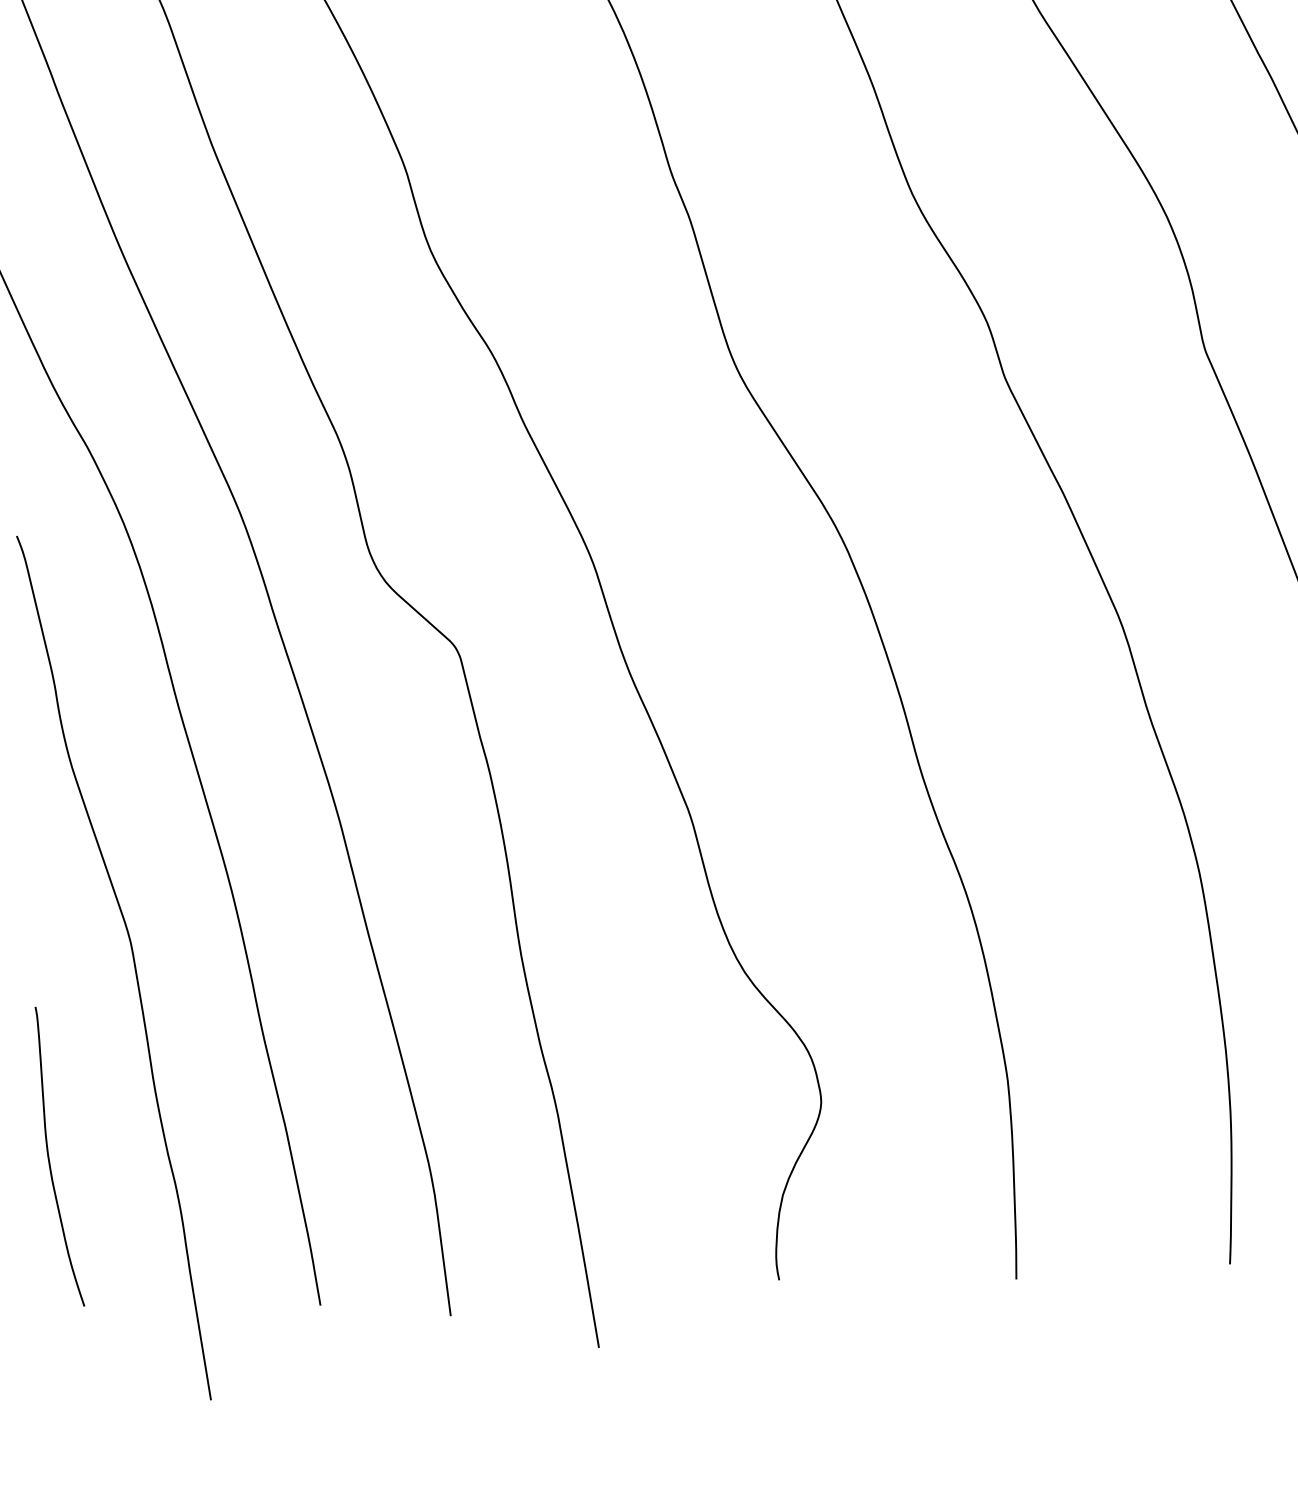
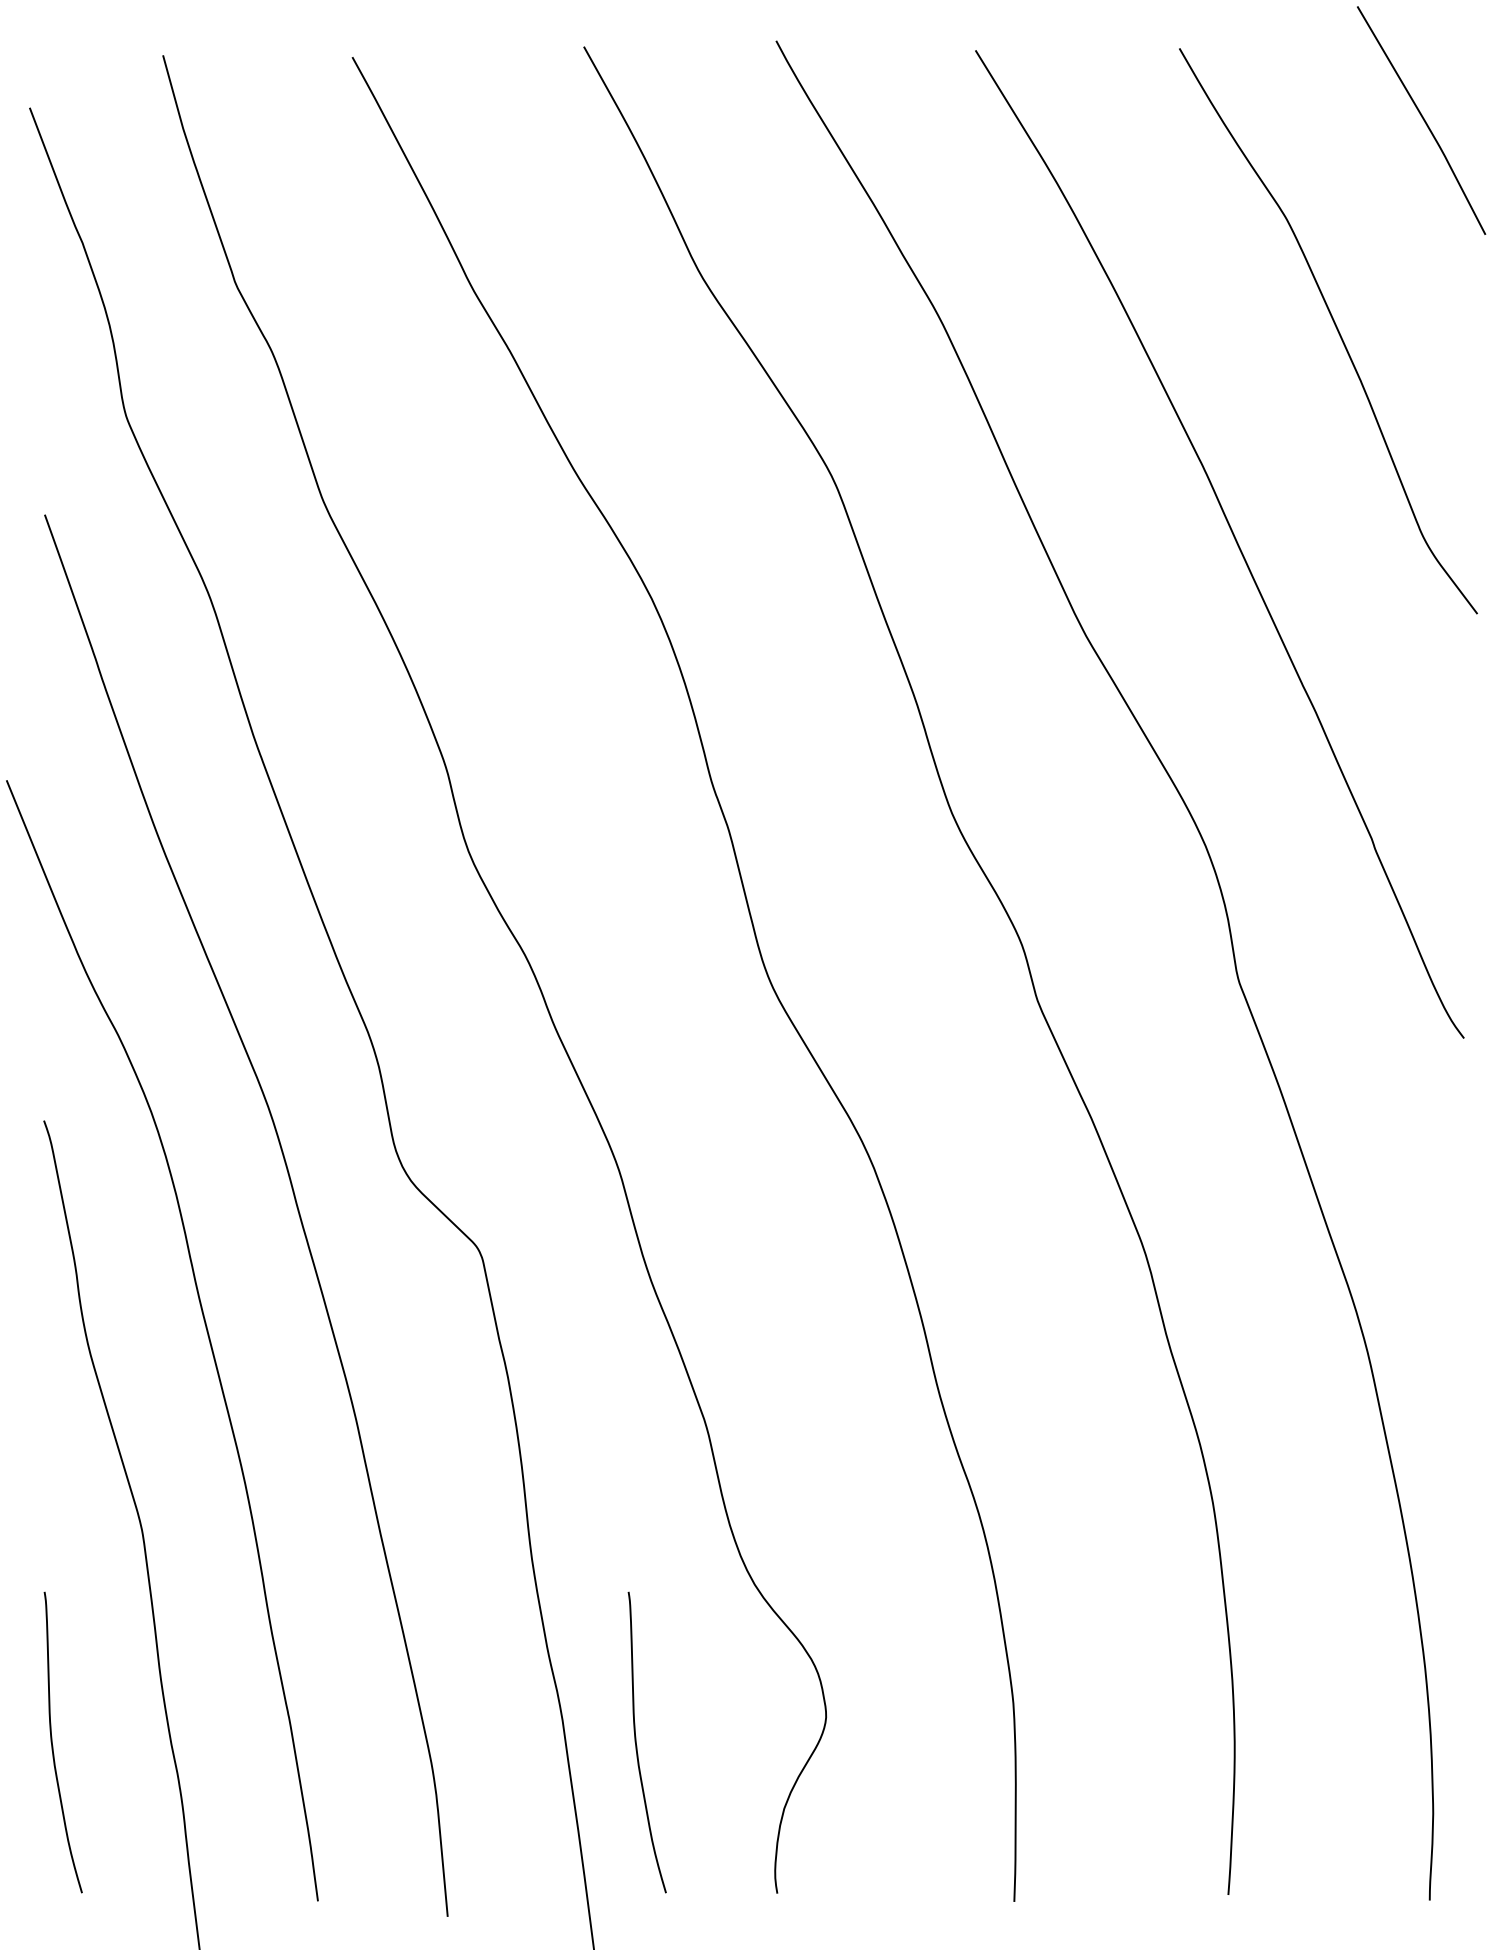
curve: (633, 1137) -> (637, 1745), added

